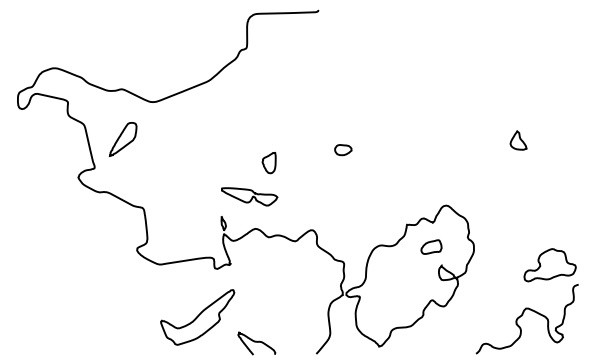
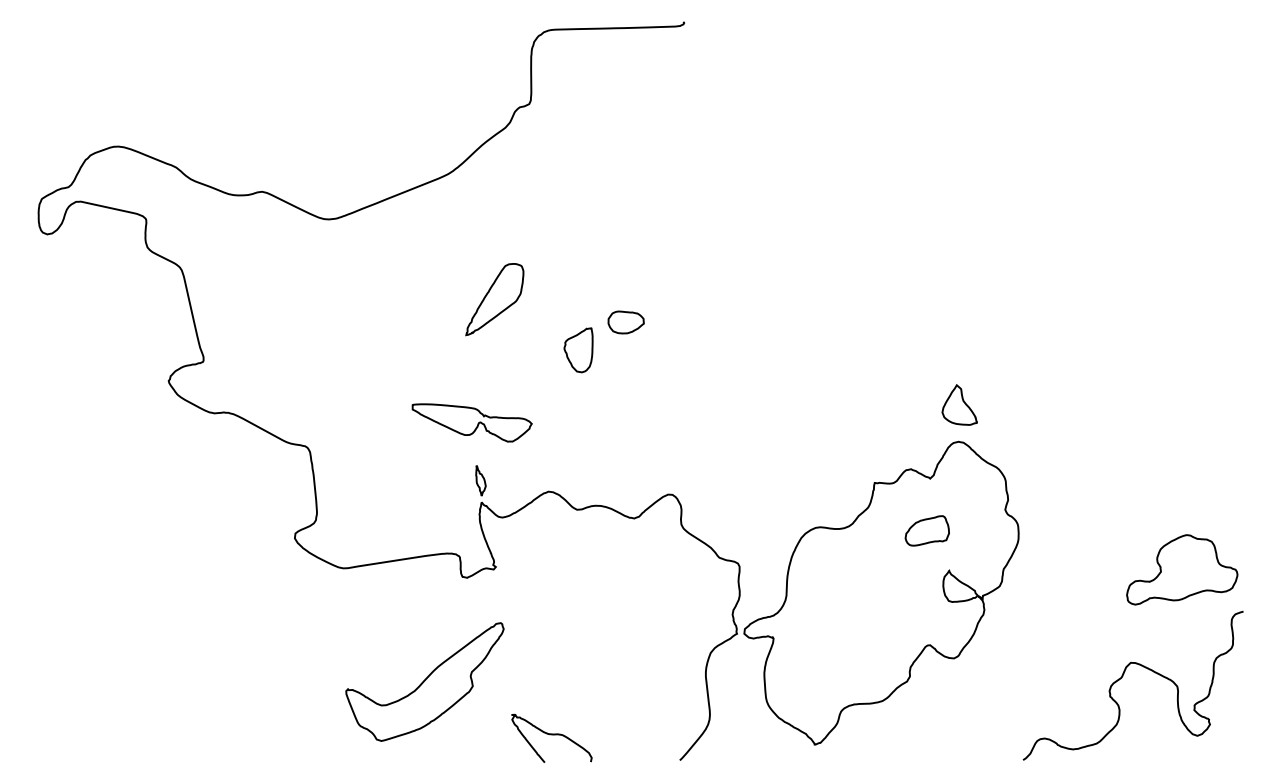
part: (122, 139) -> (493, 299), moved
part: (518, 140) -> (959, 404), moved
part: (343, 150) -> (626, 323), moved
part: (249, 196) -> (471, 422), moved

